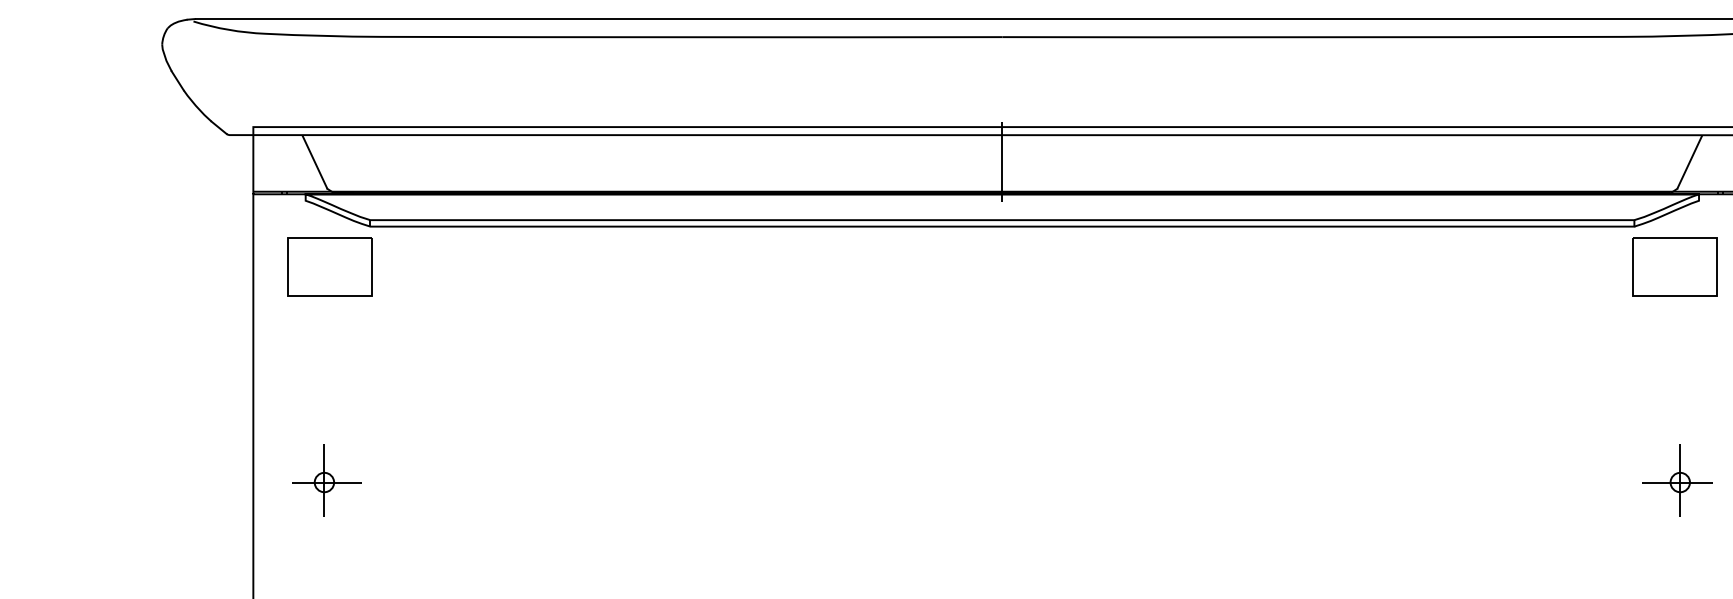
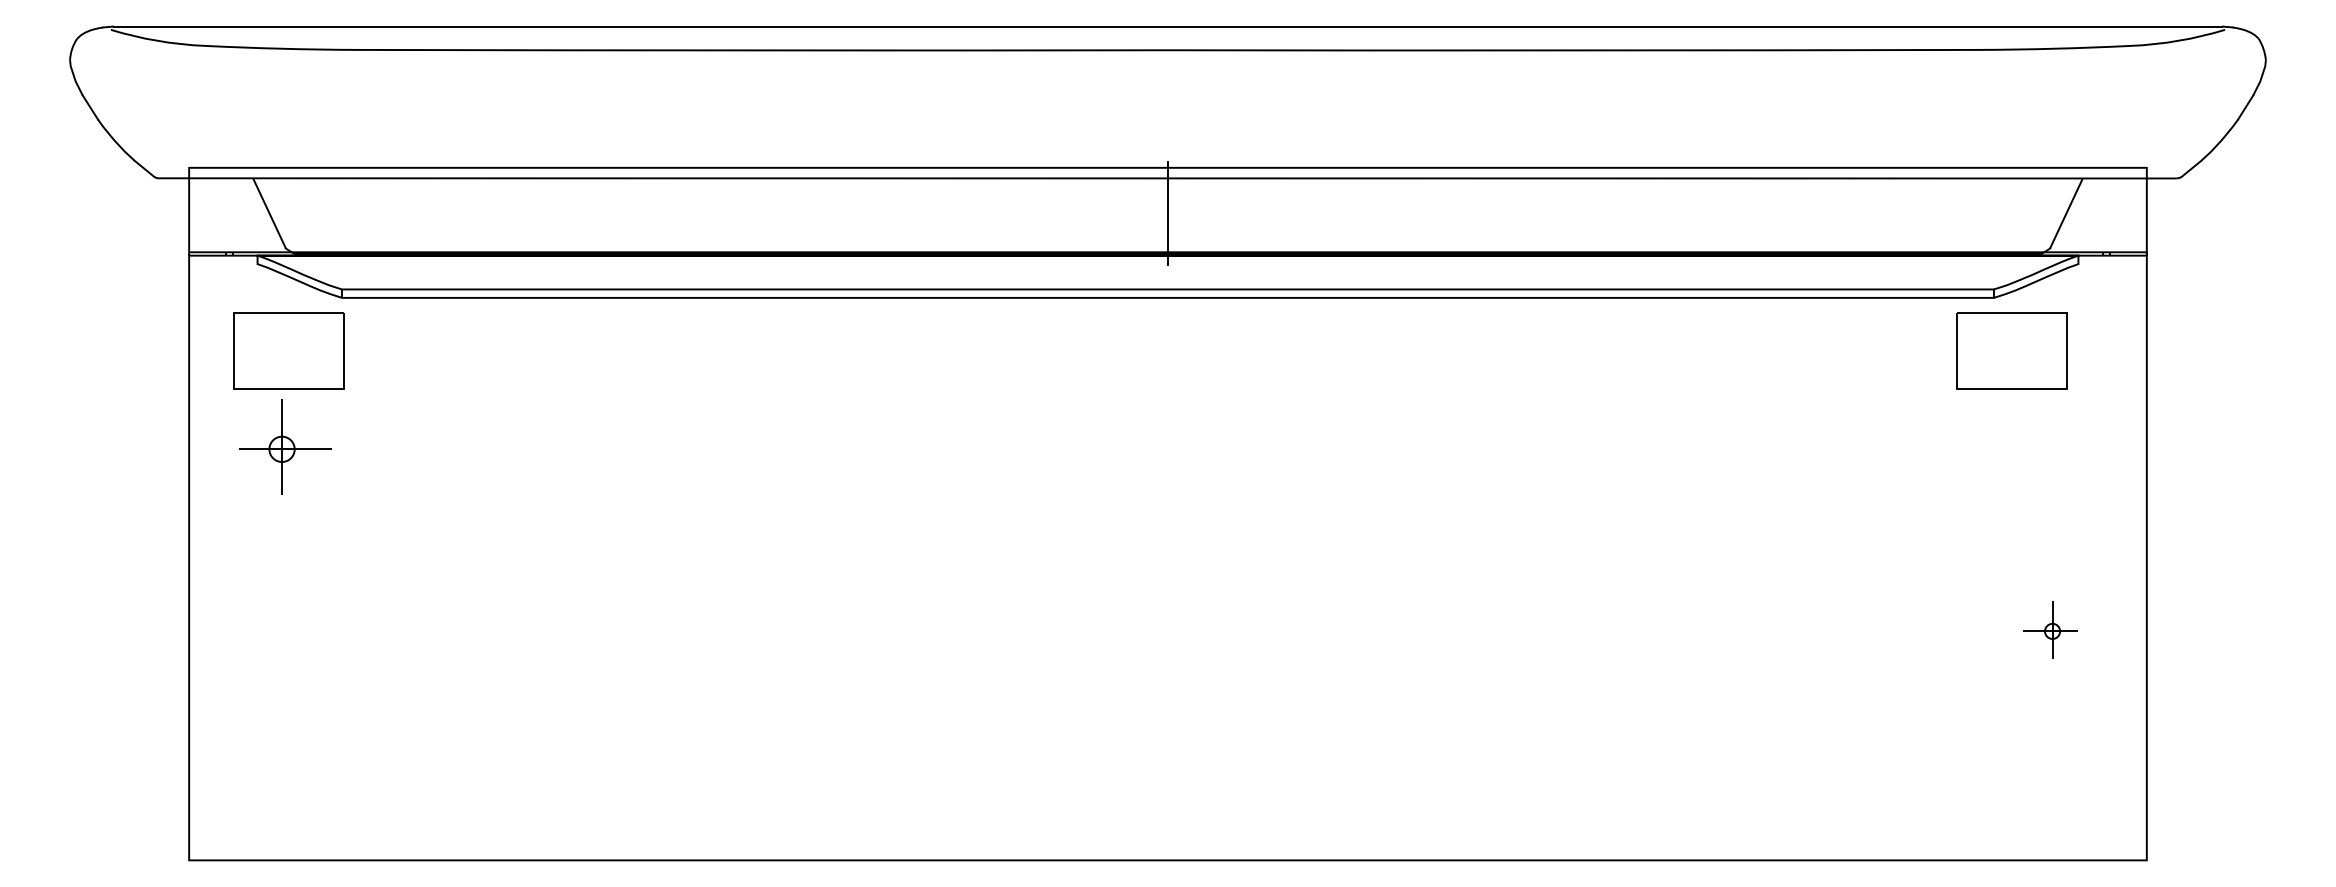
part: (1674, 266) -> (2011, 350), moved
part: (327, 480) -> (285, 446), moved
part: (1677, 480) -> (2050, 629), size x0.6

